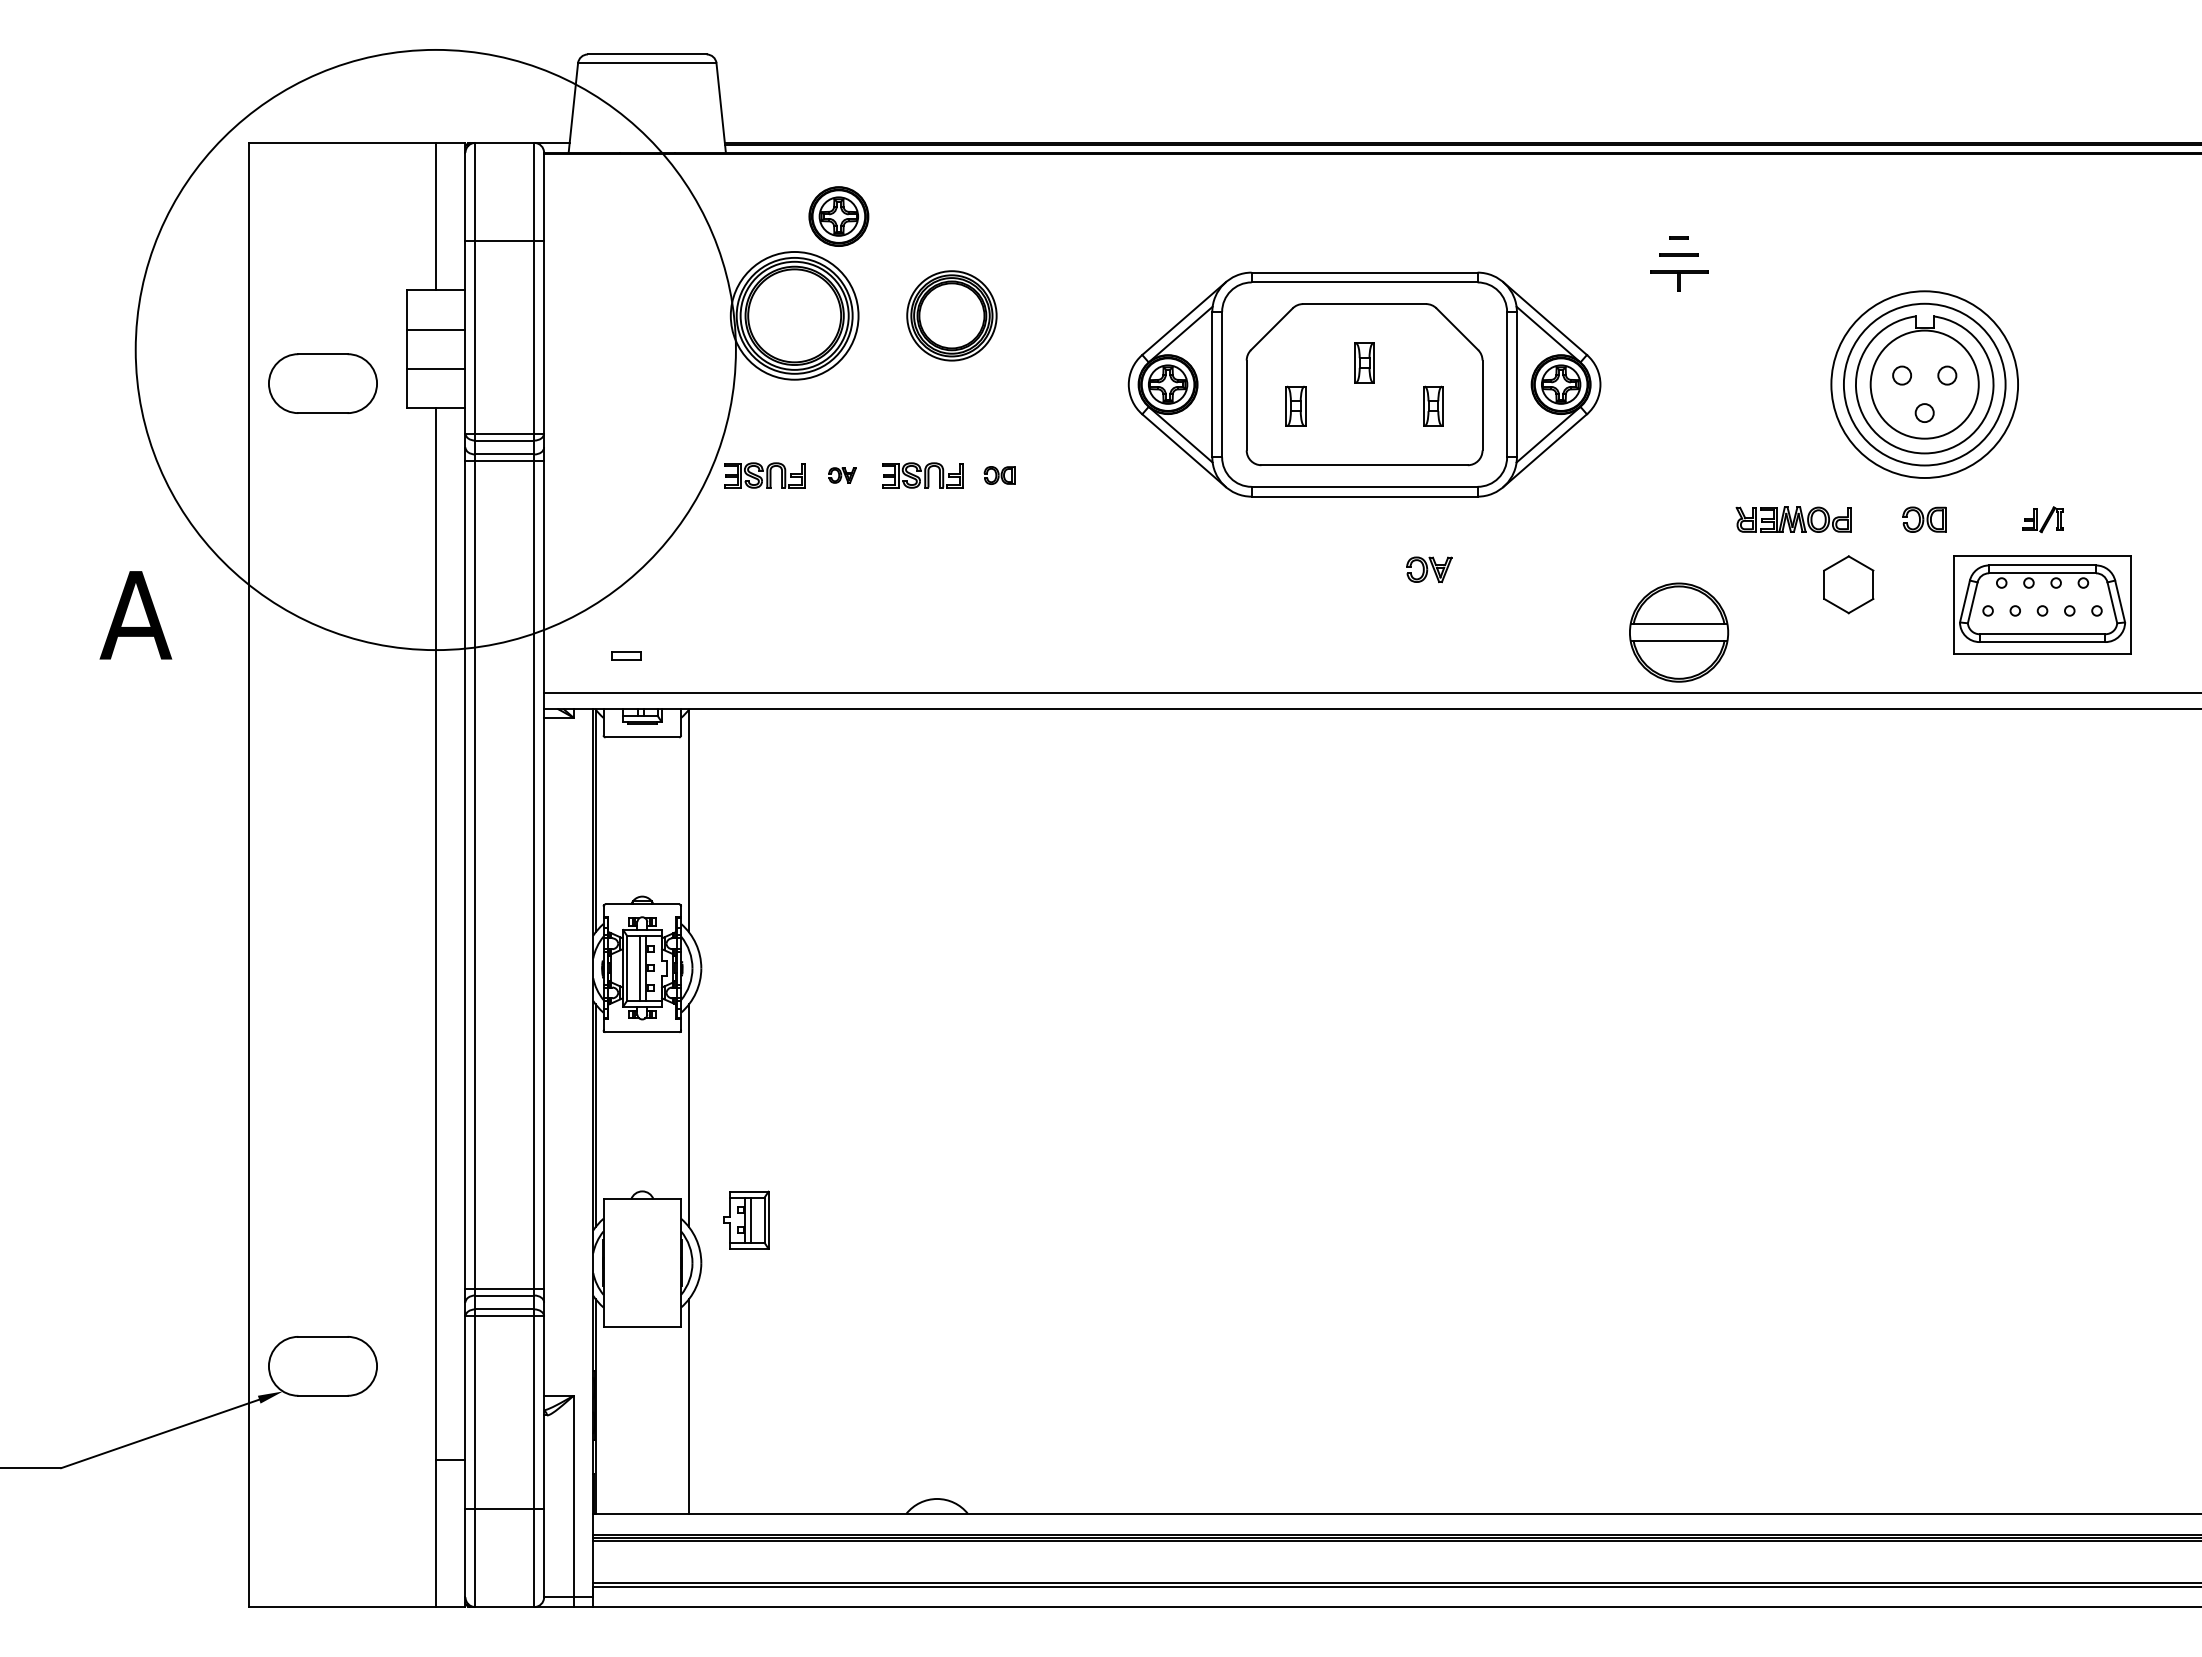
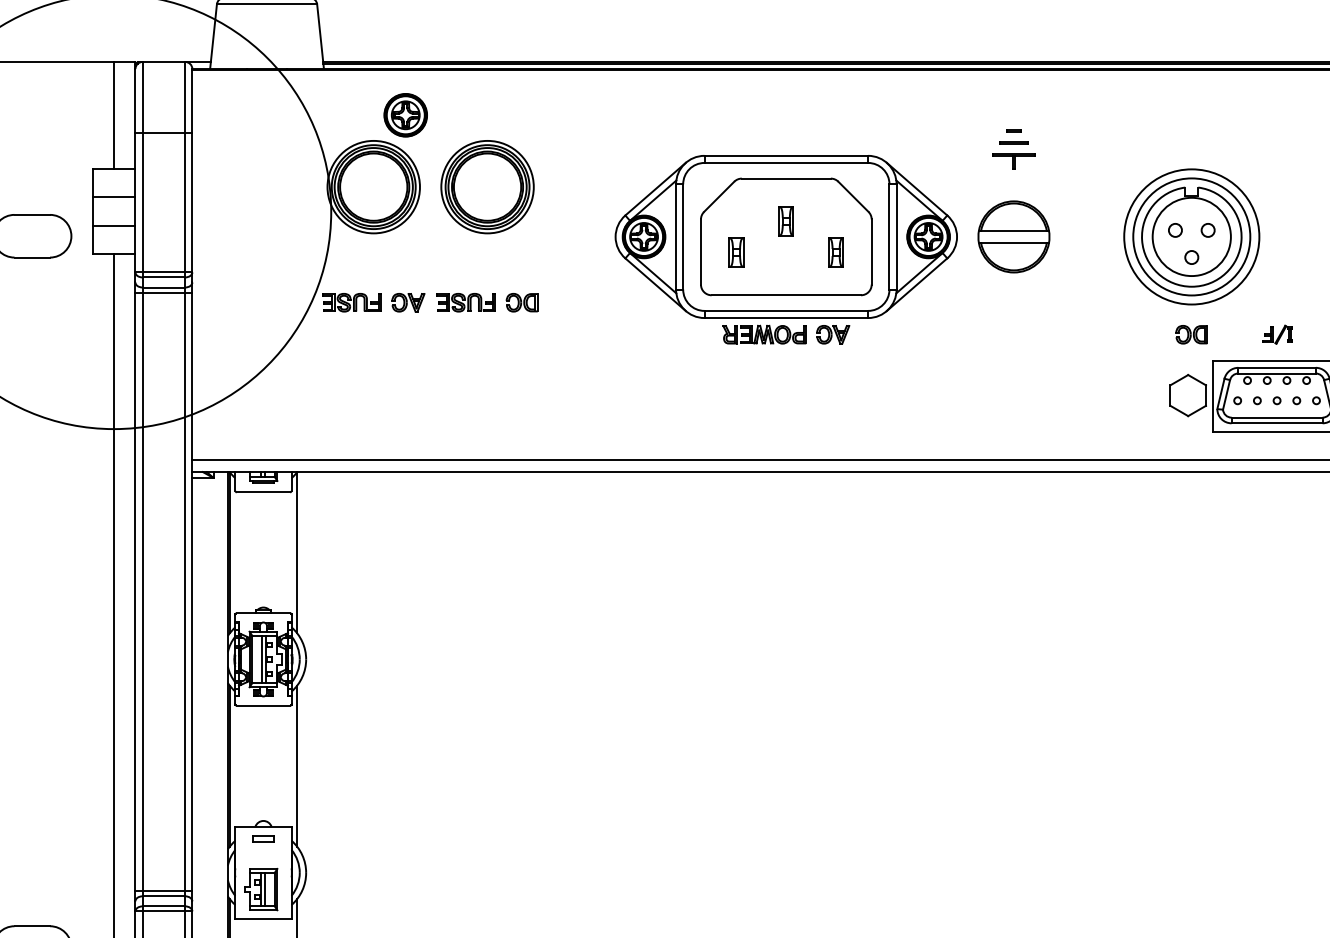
part: (951, 315) -> (487, 186), size x1.43
part: (842, 475) -> (408, 302), size x1.67
part: (999, 475) -> (522, 302), size x1.43
part: (1793, 519) -> (764, 334), moved
part: (1429, 569) -> (833, 334), moved
part: (1848, 584) -> (1188, 395), moved
part: (1679, 632) -> (1014, 236), moved
part: (626, 655) -> (263, 839), moved
part: (746, 1219) -> (261, 889), moved

